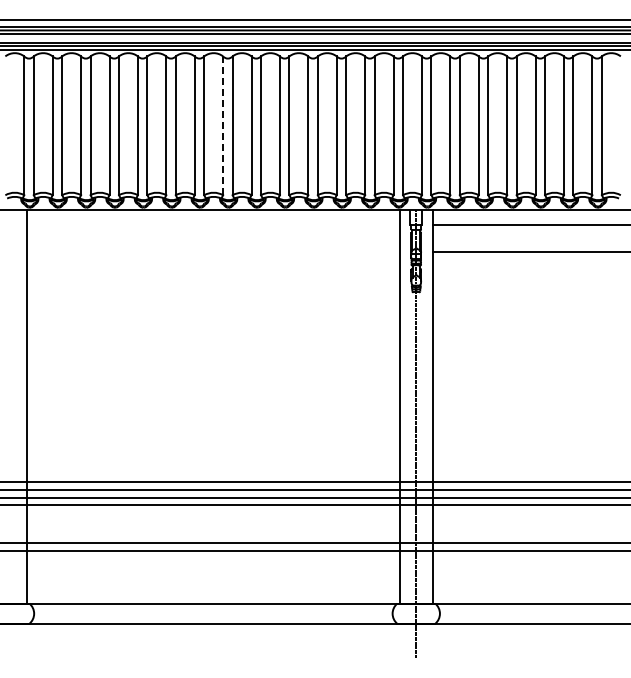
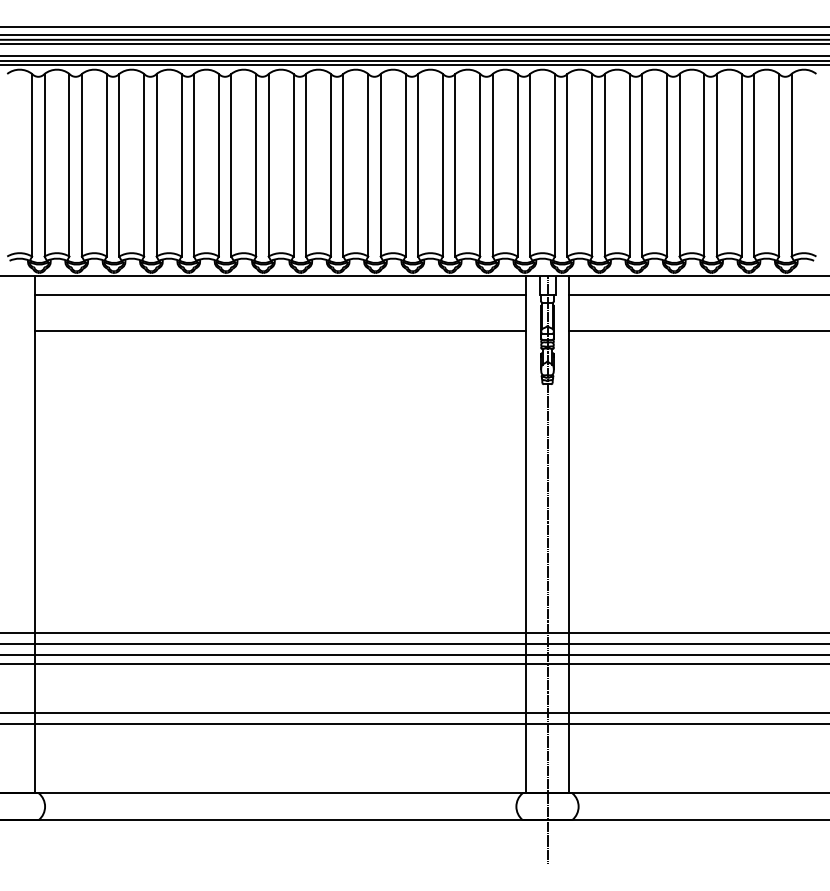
line: (223, 125) -> (294, 164), dashed -> solid
line: (213, 224) -> (280, 294), added
line: (213, 251) -> (280, 330), added

